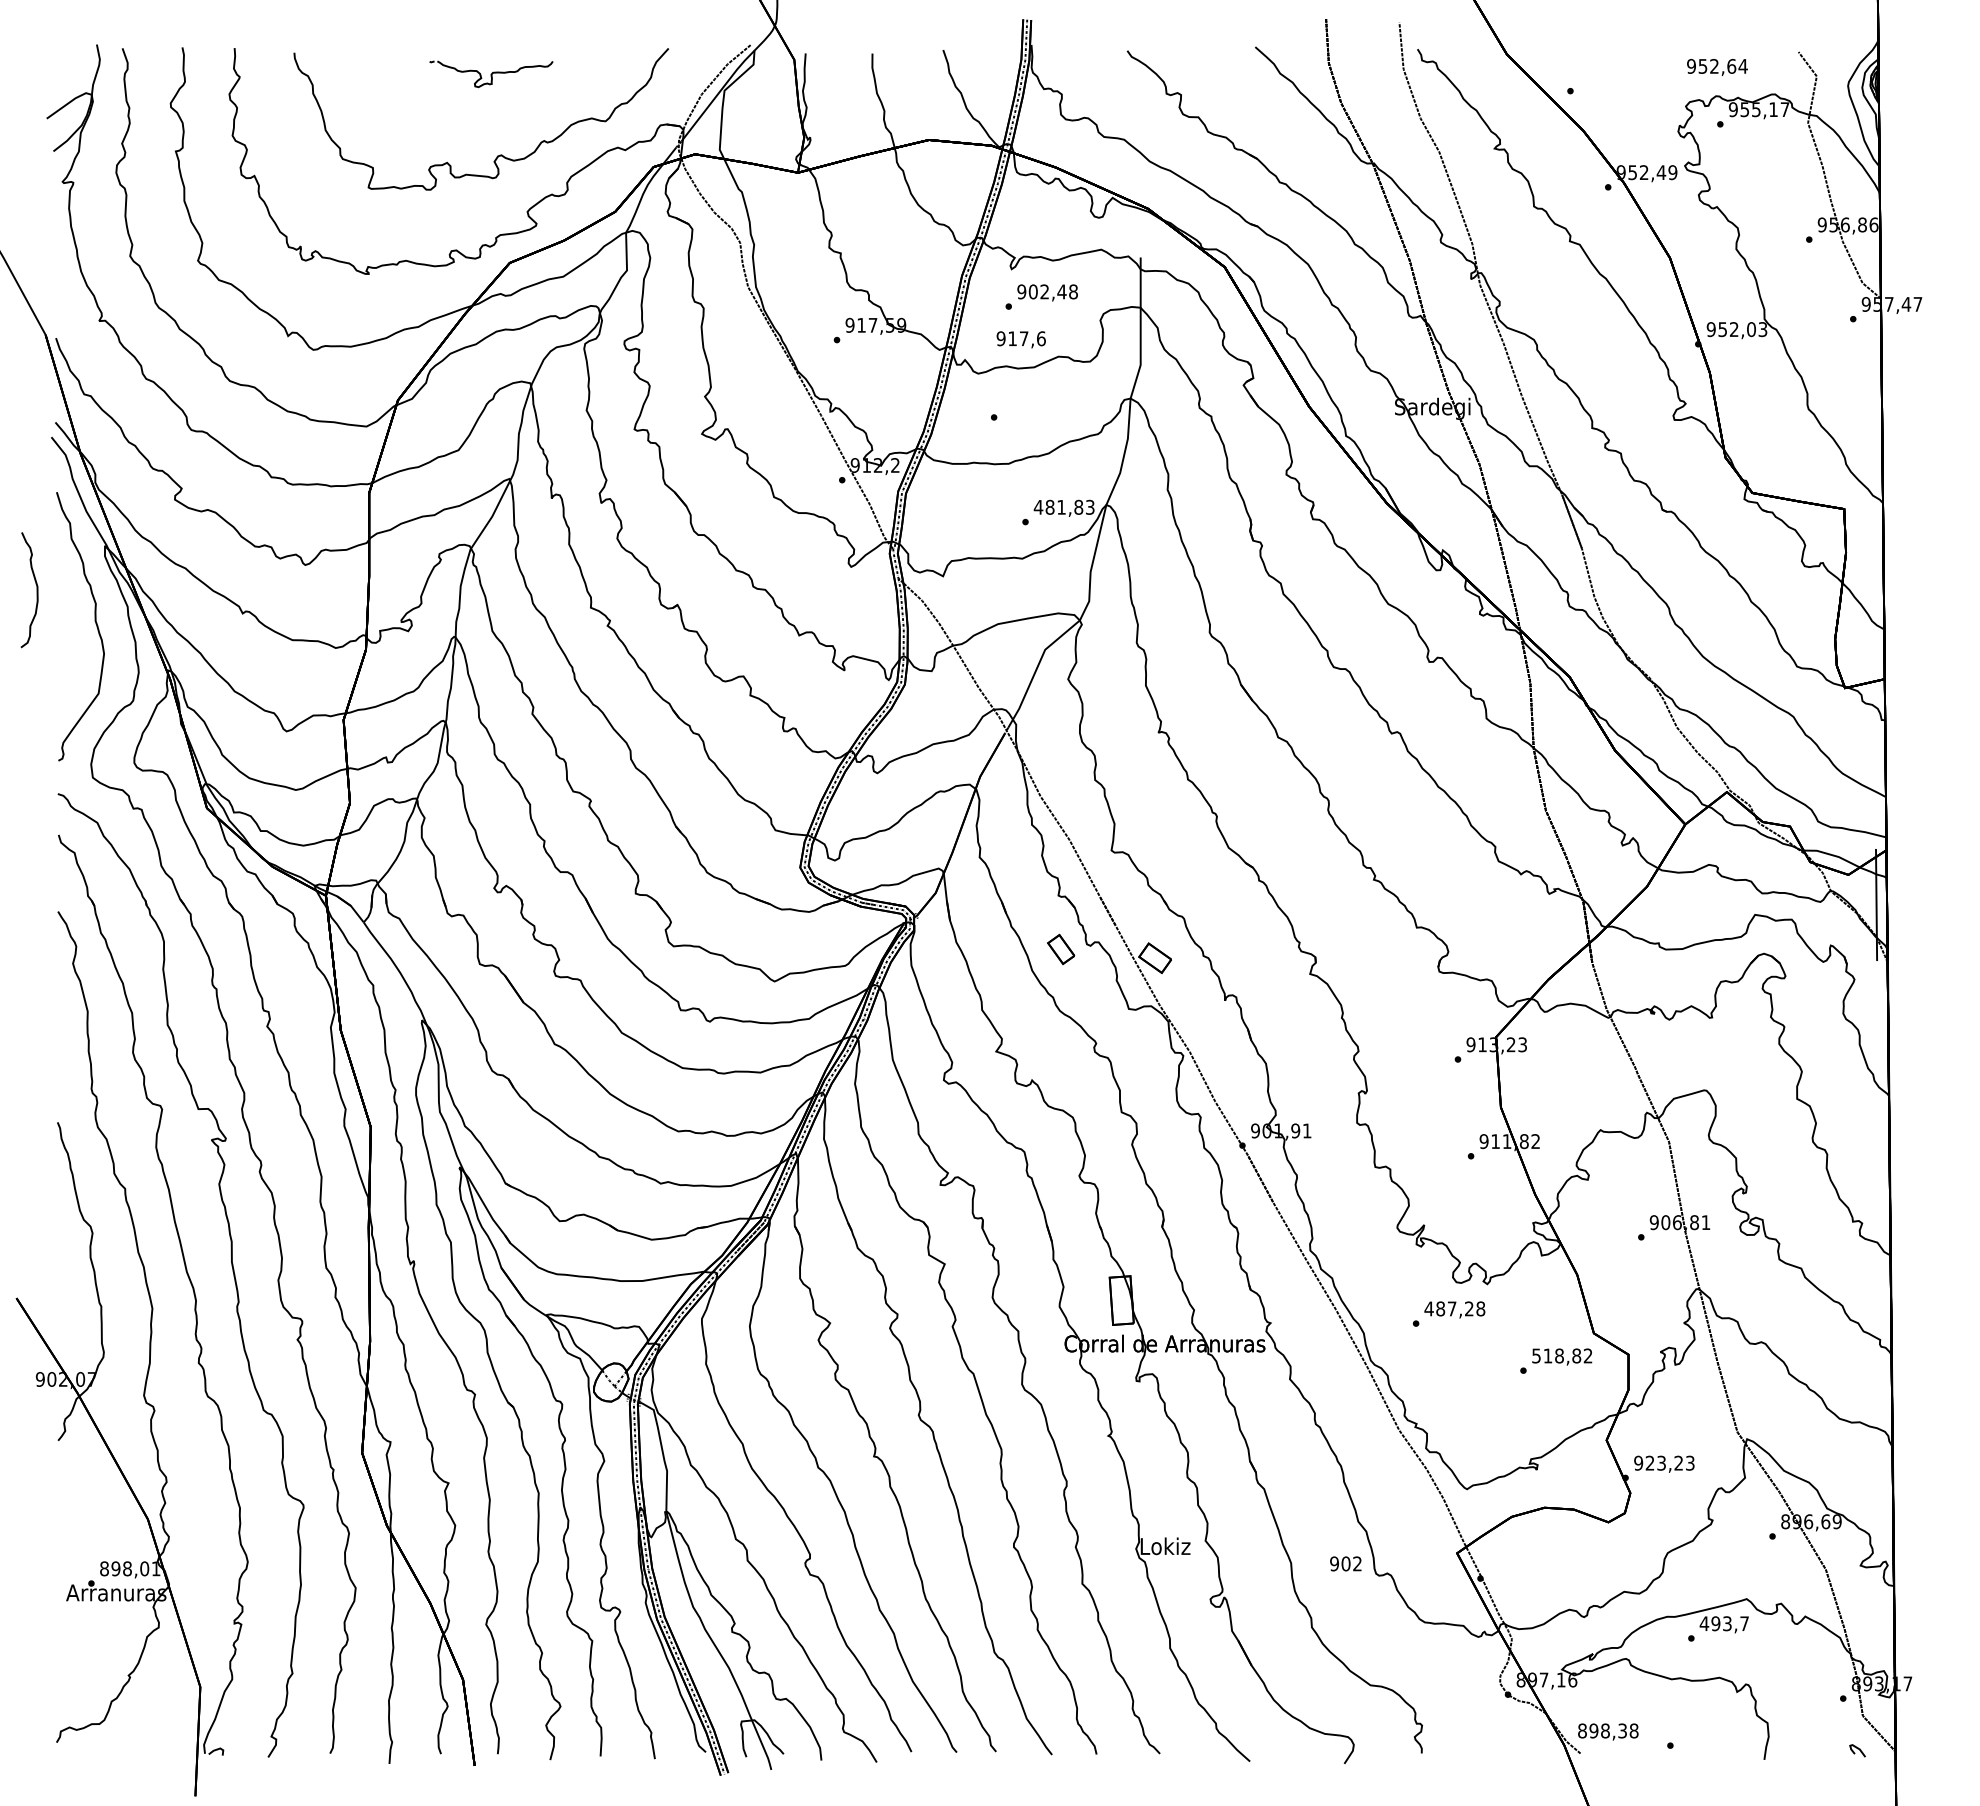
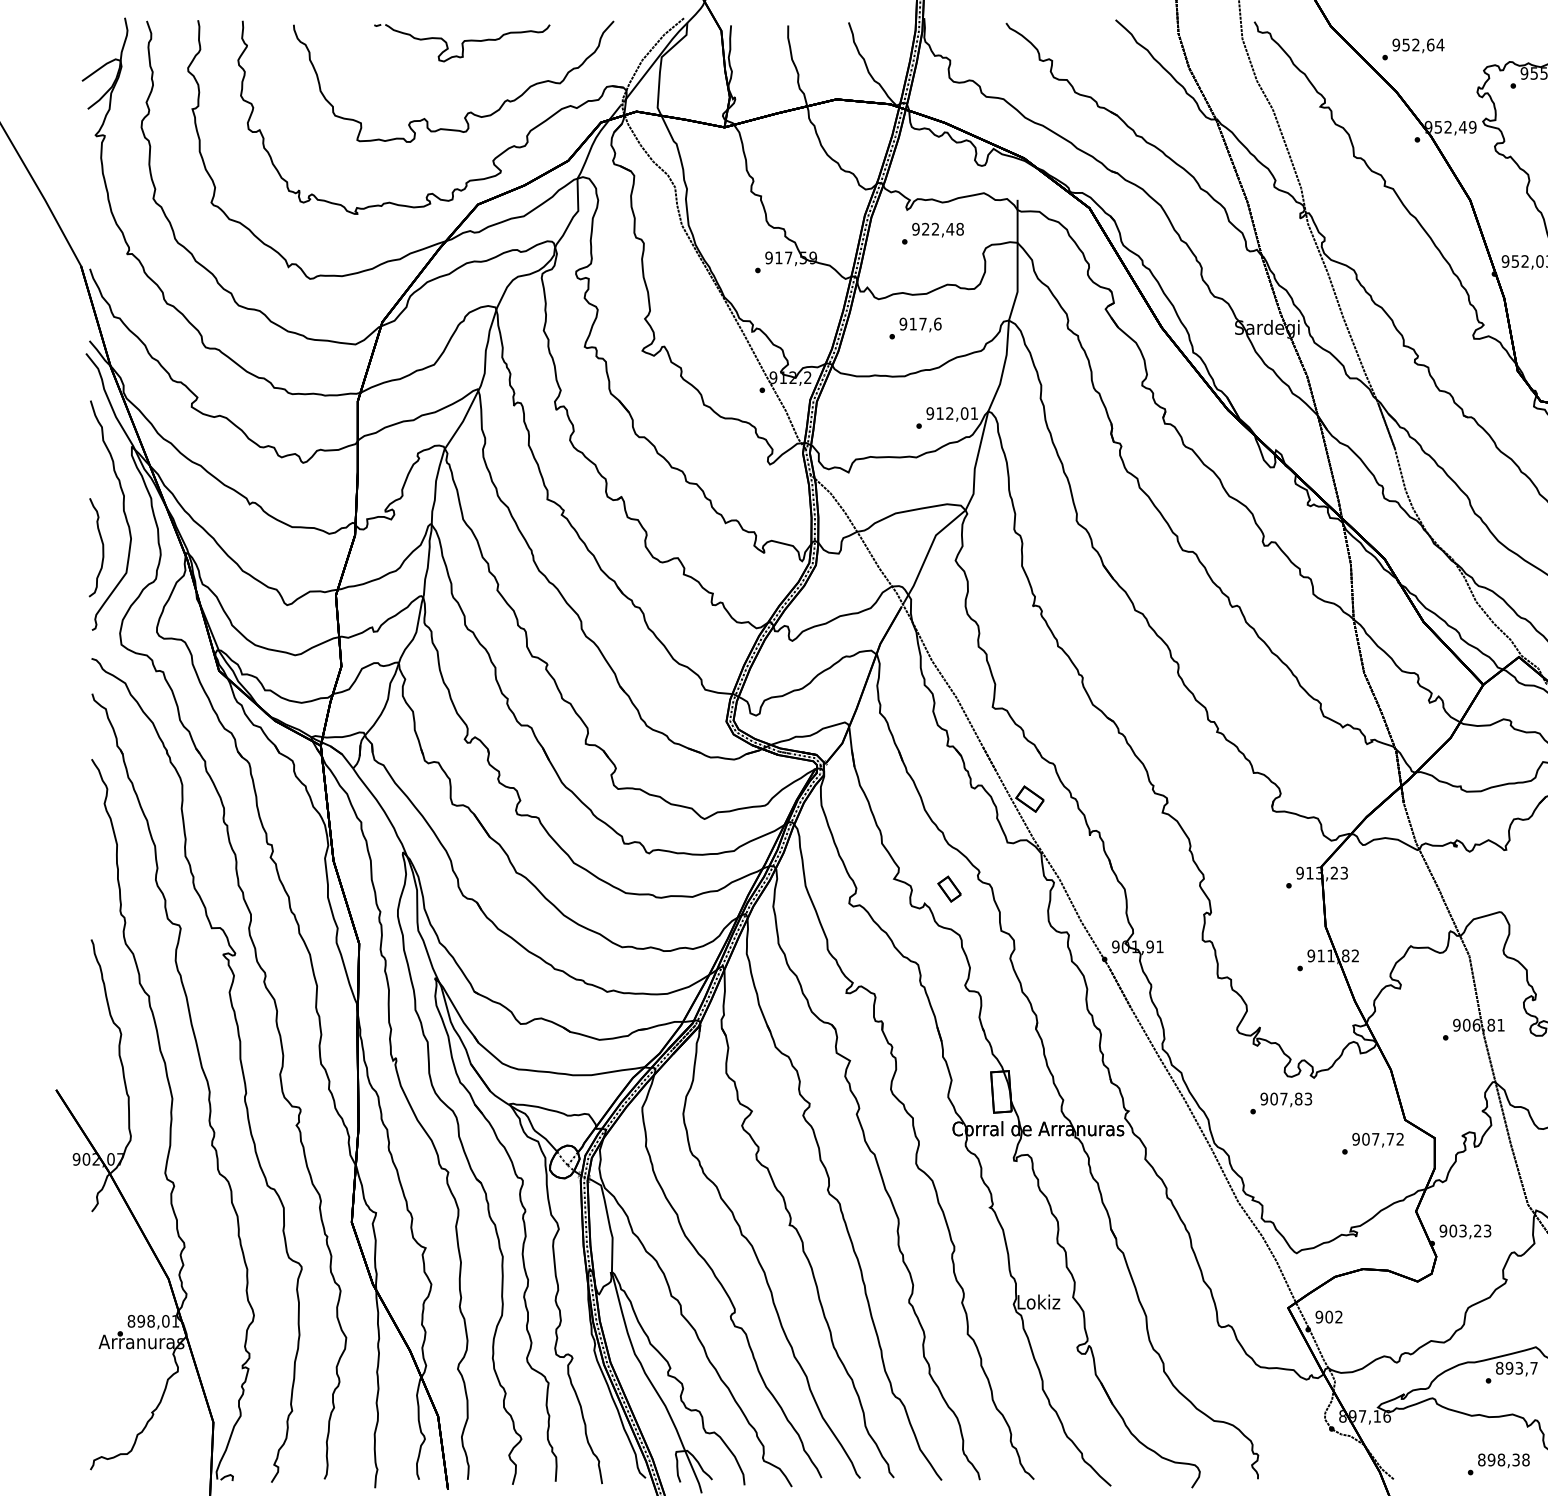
text: (1717, 67) -> (1418, 45), moved
part: (491, 74) -> (462, 43), size x1.67
text: (1032, 291) -> (925, 228), 902,48 -> 922,48
text: (1020, 339) -> (919, 324), moved
text: (1063, 506) -> (951, 412), 481,83 -> 912,01
curve: (36, 590) -> (102, 547), moved
part: (1061, 949) -> (949, 889), moved
text: (1454, 1308) -> (1285, 1098), 487,28 -> 907,83
text: (1556, 1355) -> (1373, 1138), 518,82 -> 907,72
text: (1649, 1462) -> (1452, 1230), 923,23 -> 903,23
text: (1345, 1563) -> (1328, 1316), moved
text: (1704, 1623) -> (1499, 1368), 493,7 -> 893,7
text: (1608, 1731) -> (1504, 1460), moved

